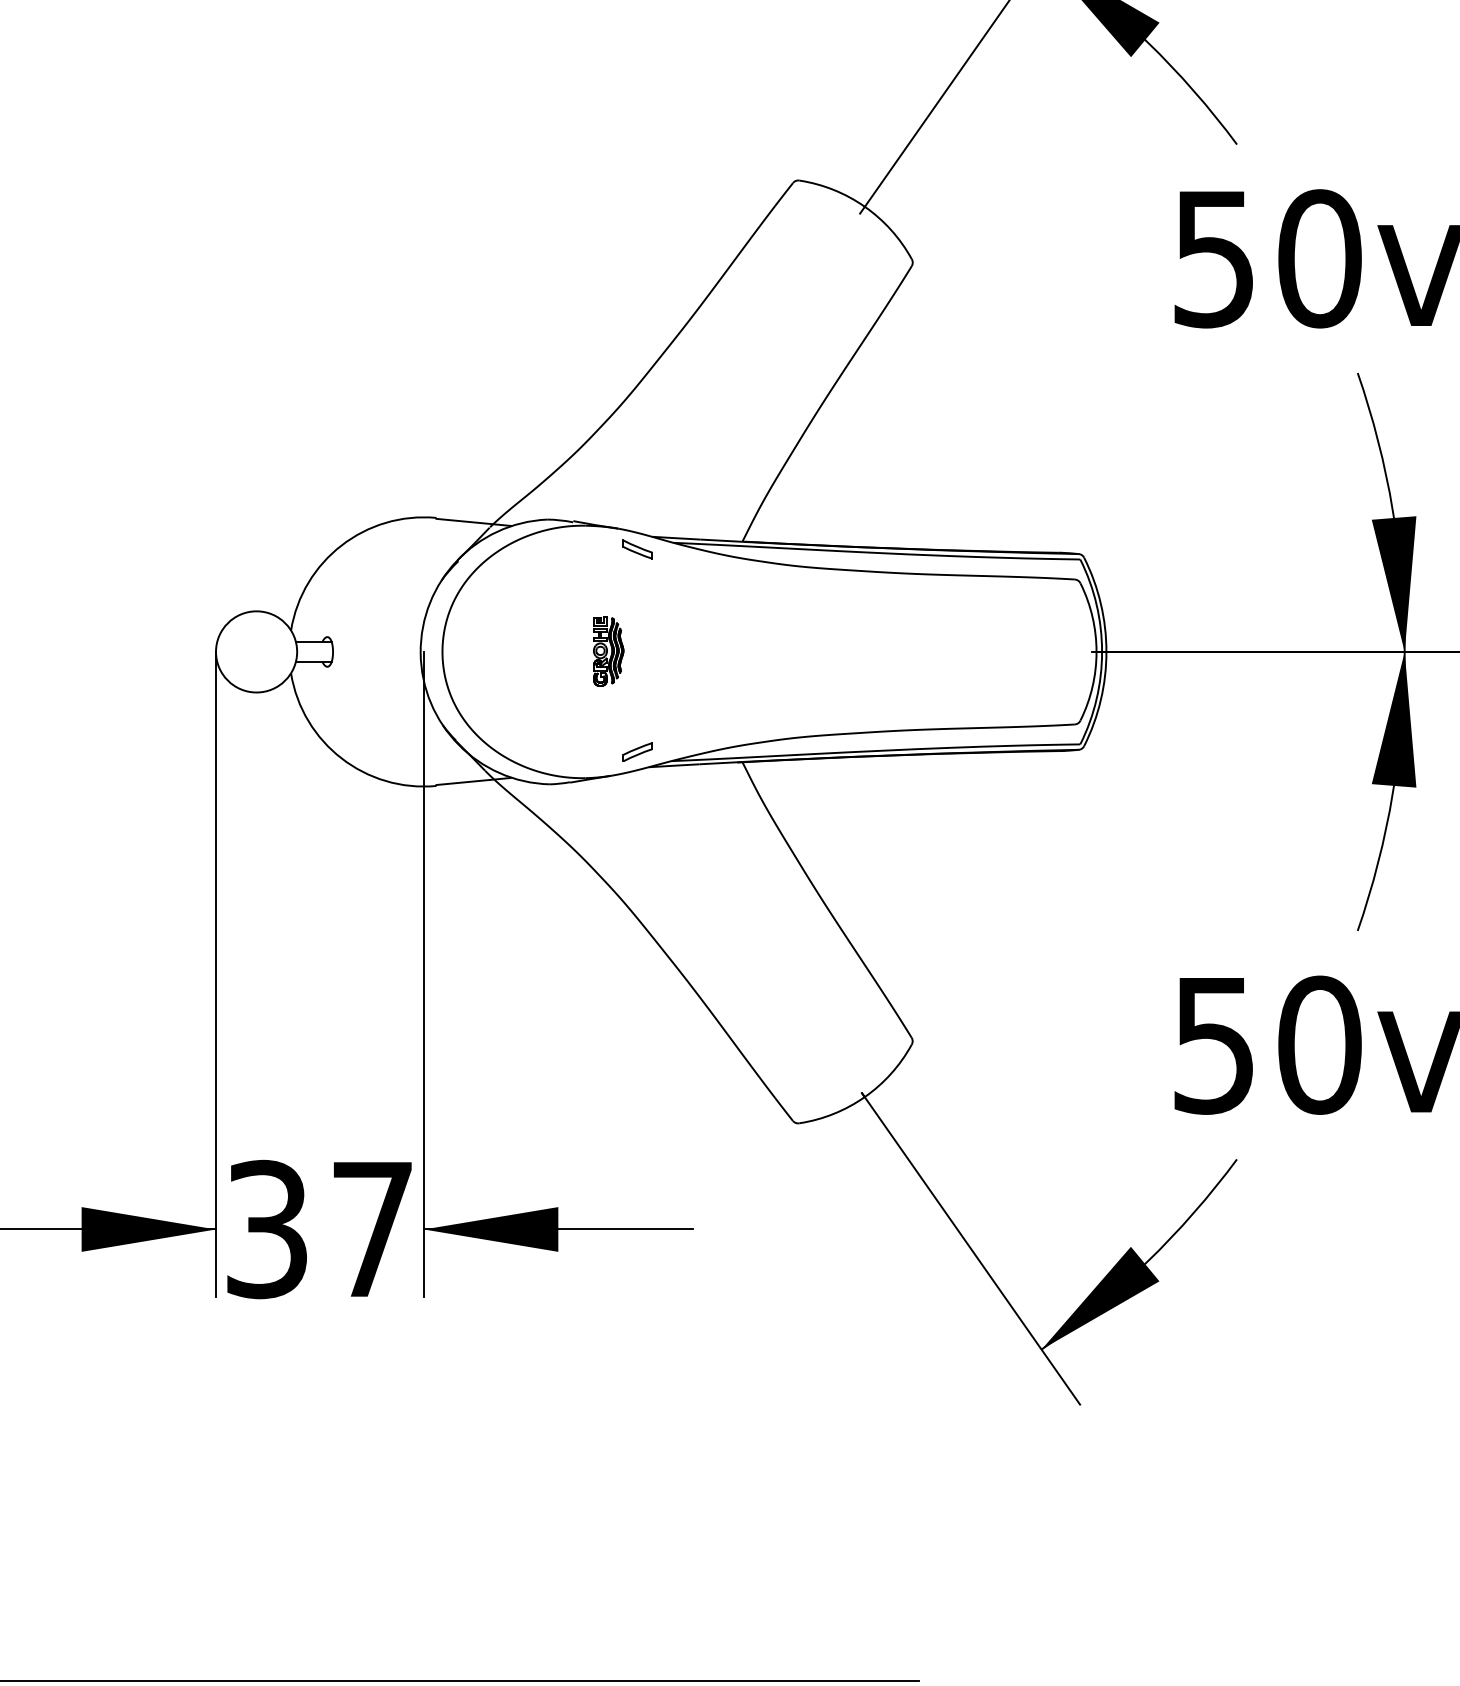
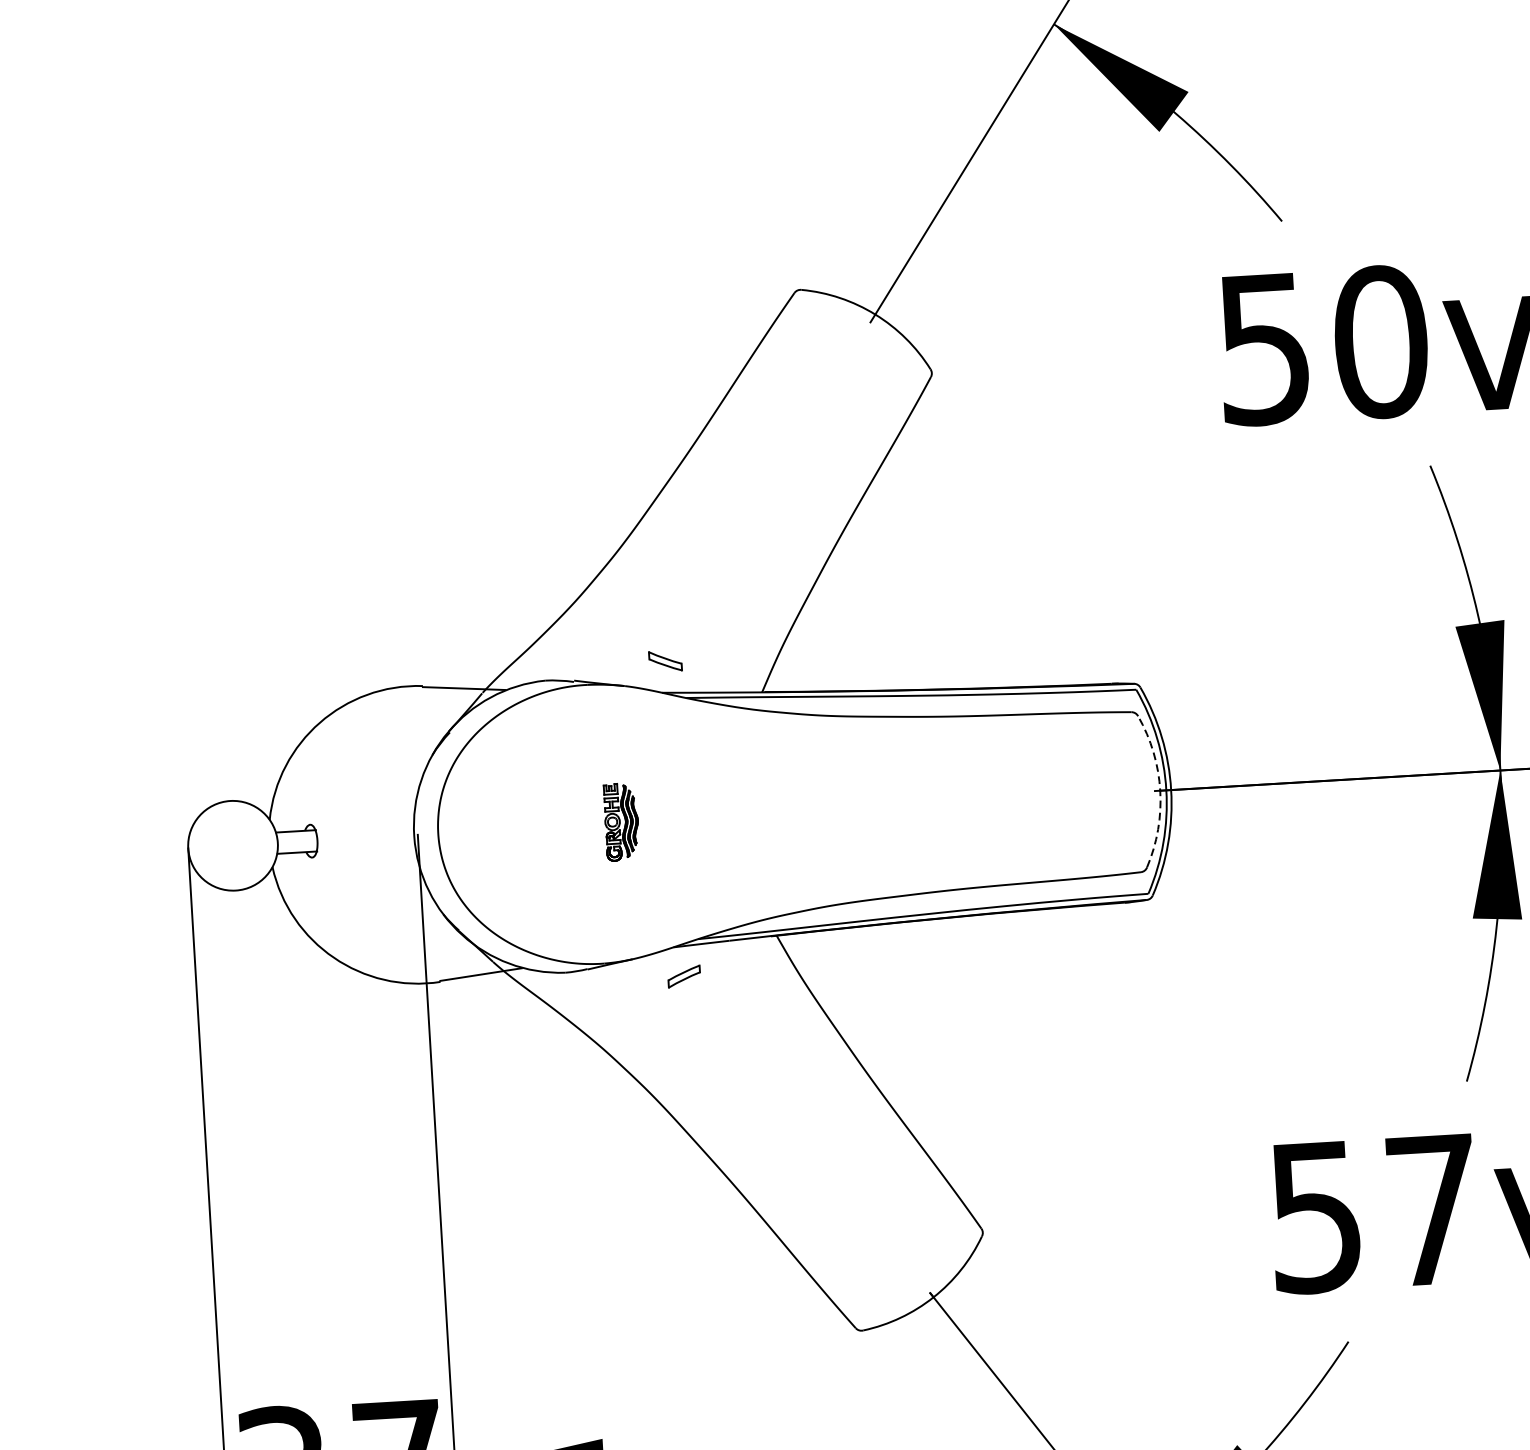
part: (637, 549) -> (665, 661), moved
arc: (1096, 651) -> (1160, 790), solid -> dashed
part: (637, 751) -> (683, 975), moved
text: (1319, 1044) -> (1432, 1209), 50 -> 57

